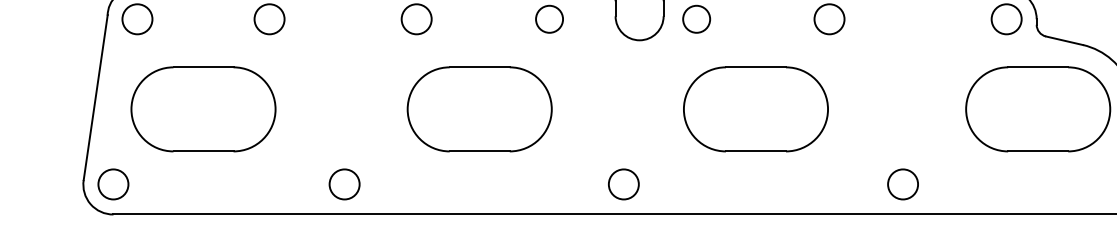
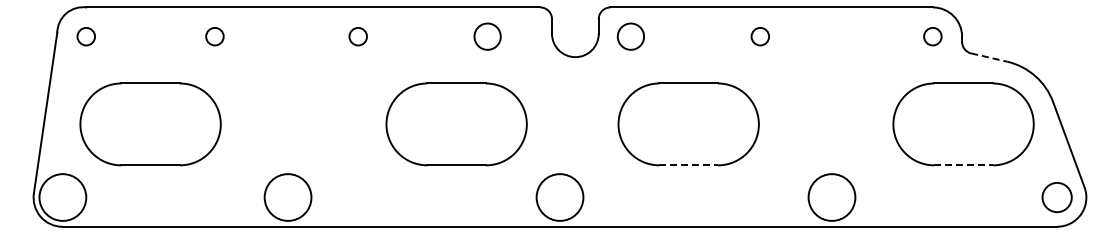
circle: (136, 19) -> (85, 36), size x0.6
circle: (269, 19) -> (214, 36), size x0.6
circle: (415, 19) -> (357, 36), size x0.6
circle: (828, 19) -> (759, 36), size x0.6
circle: (1006, 19) -> (932, 36), size x0.6
line: (1064, 40) -> (989, 57), solid -> dashed
part: (479, 109) -> (456, 124), moved
line: (756, 151) -> (689, 165), solid -> dashed
line: (1039, 151) -> (964, 165), solid -> dashed
circle: (113, 184) -> (62, 197), size x1.6
circle: (344, 184) -> (287, 197), size x1.6
circle: (623, 184) -> (559, 197), size x1.6
circle: (902, 184) -> (831, 197), size x1.6

